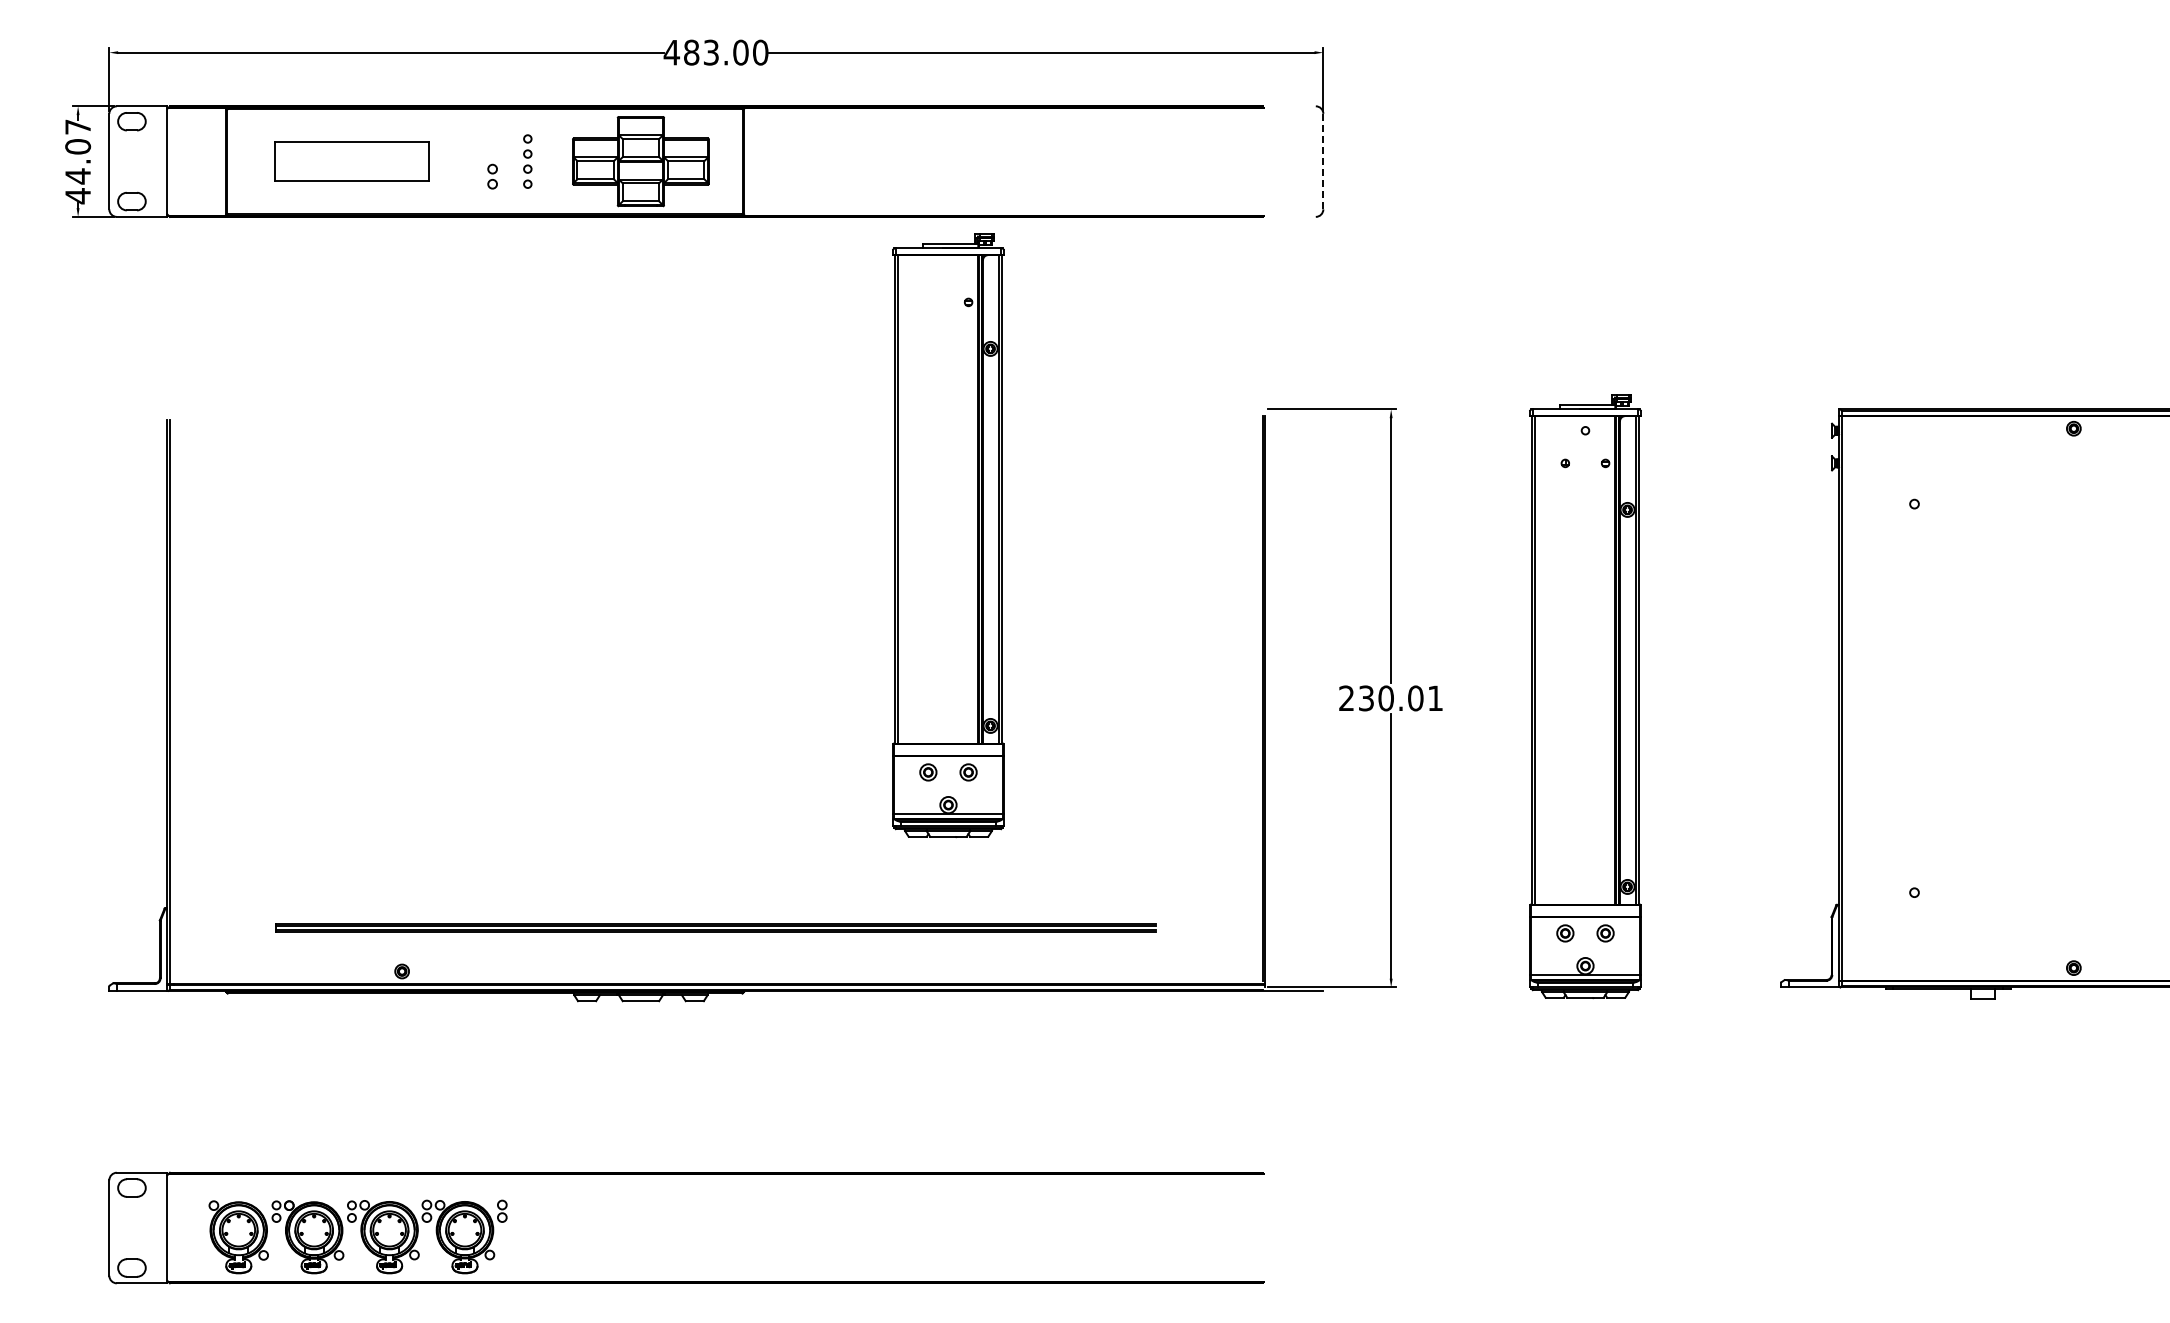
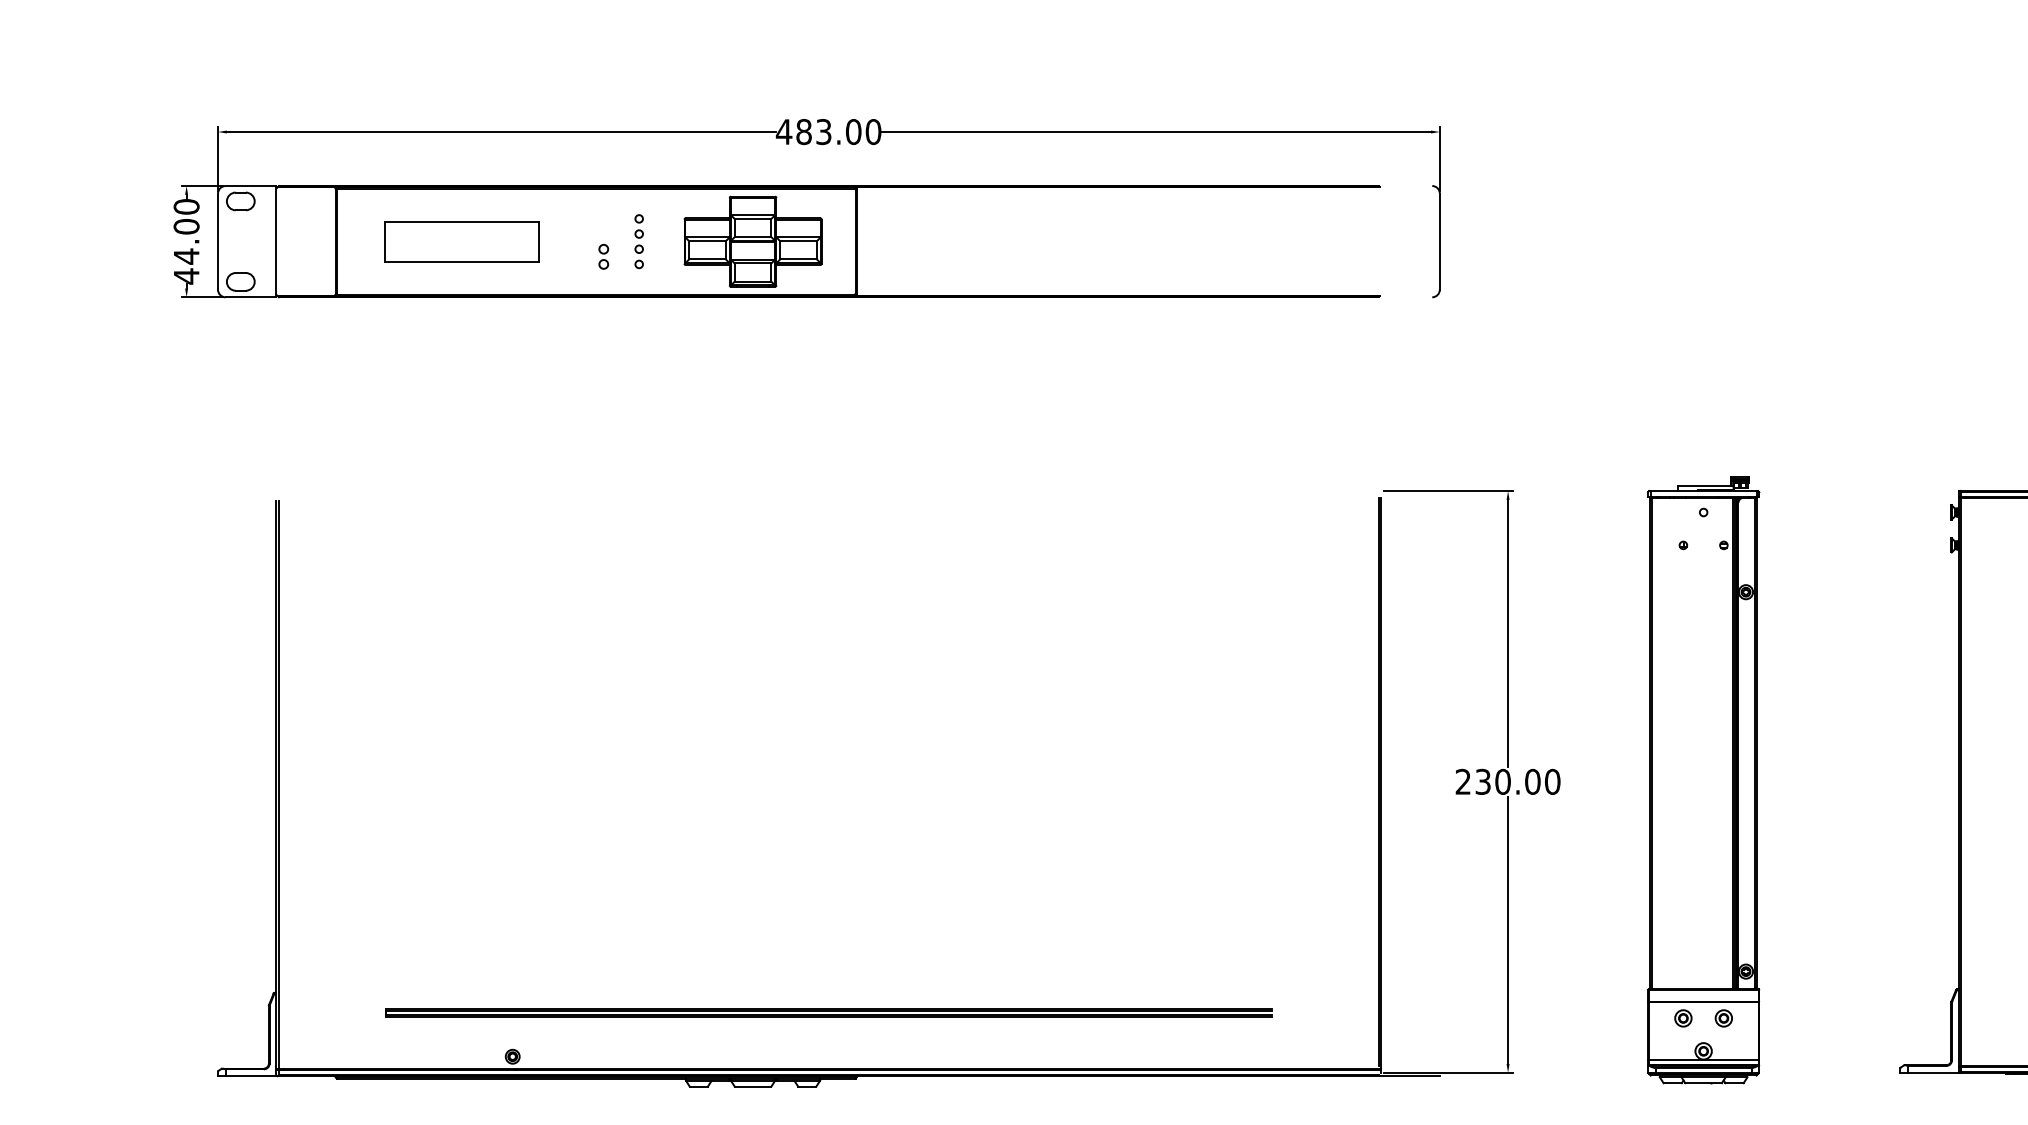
text: (78, 126) -> (187, 206), 44.07 -> 44.00
line: (1323, 161) -> (1439, 241), dashed -> solid
part: (948, 535) -> (1062, 617), removed
text: (1435, 698) -> (1552, 781), 230.01 -> 230.00

